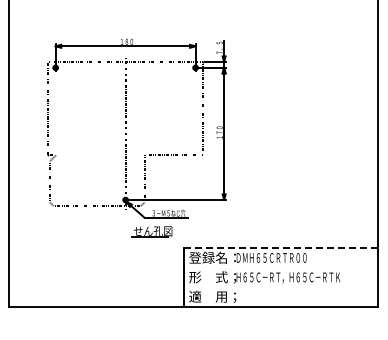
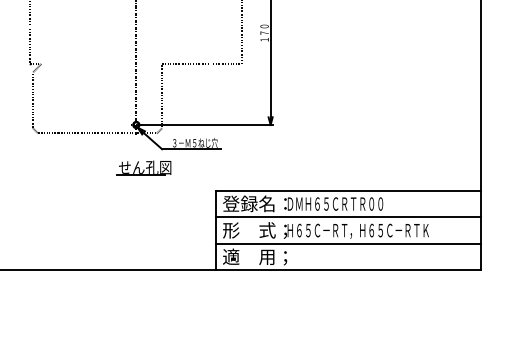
part: (151, 231) -> (142, 167), moved
line: (280, 248) -> (347, 191), dashed -> solid
line: (280, 267) -> (347, 217), added
line: (280, 287) -> (347, 244), added

